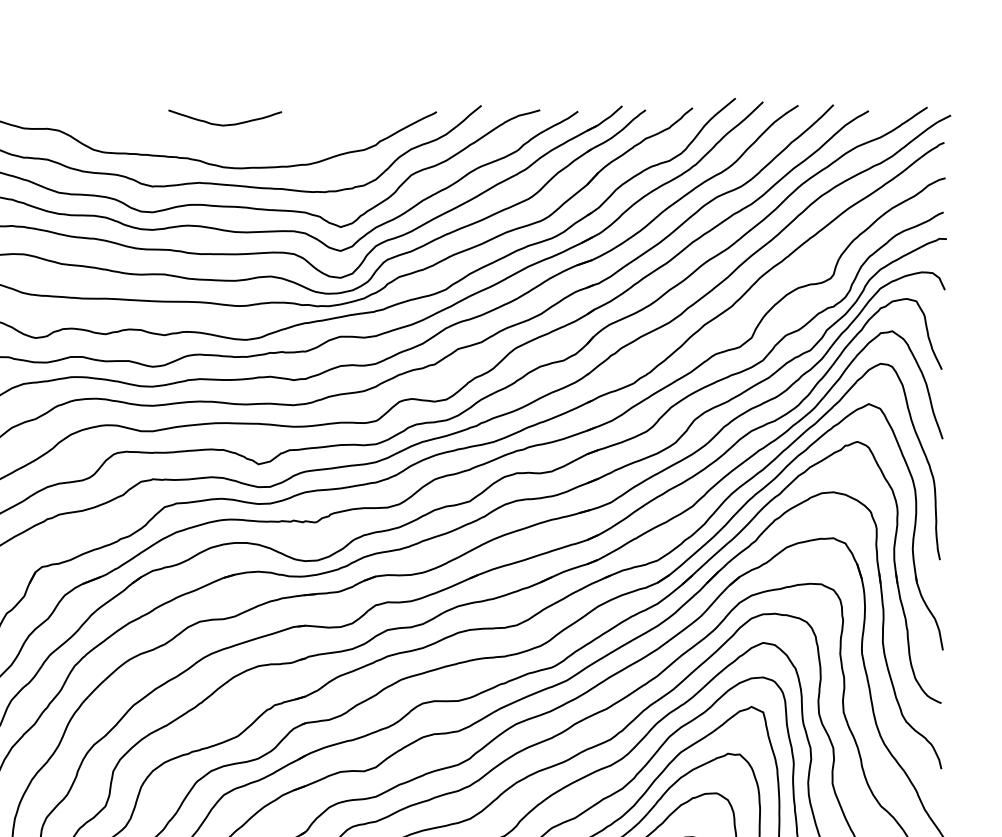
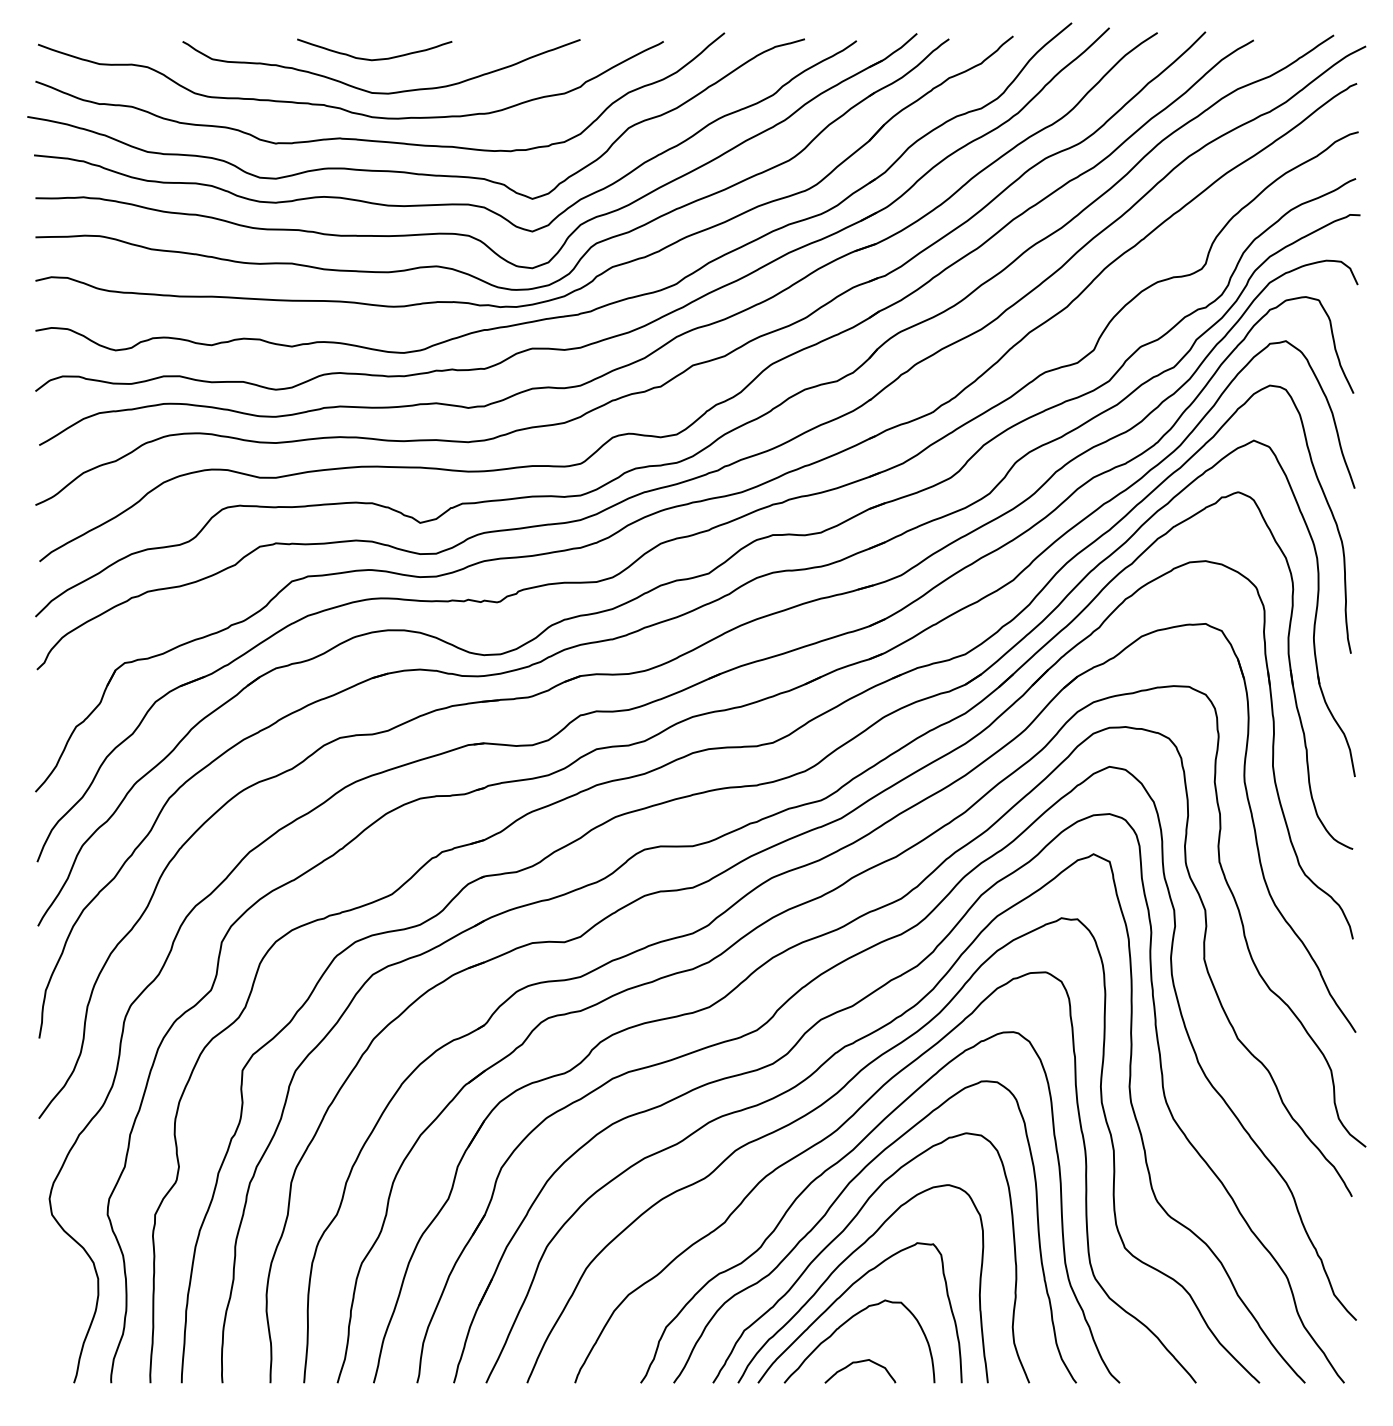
curve: (230, 149) -> (381, 92), added

